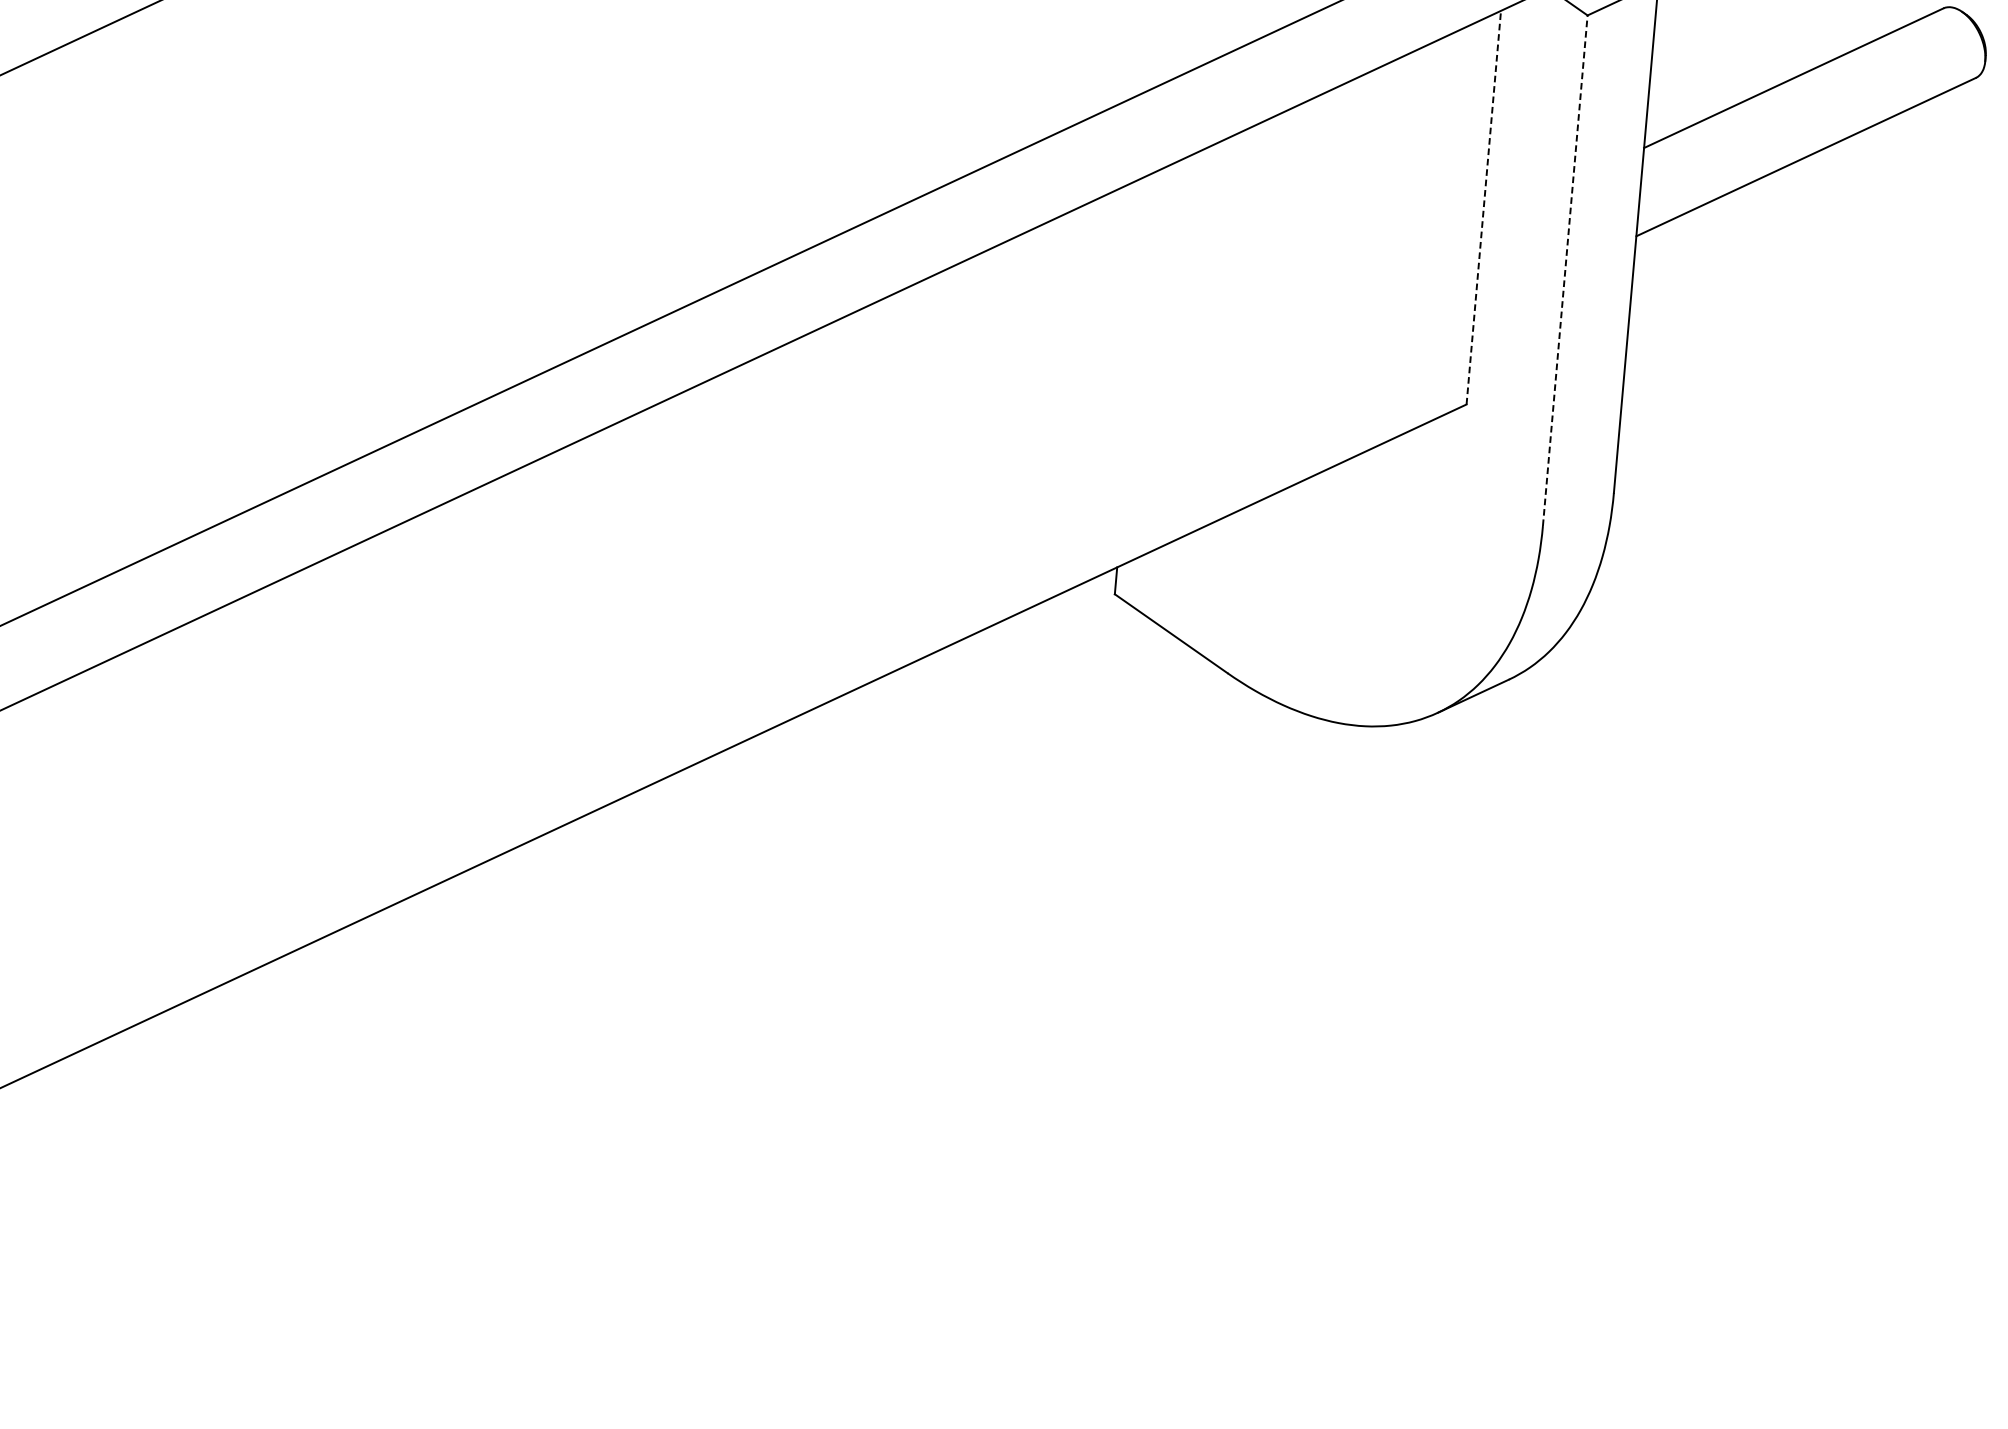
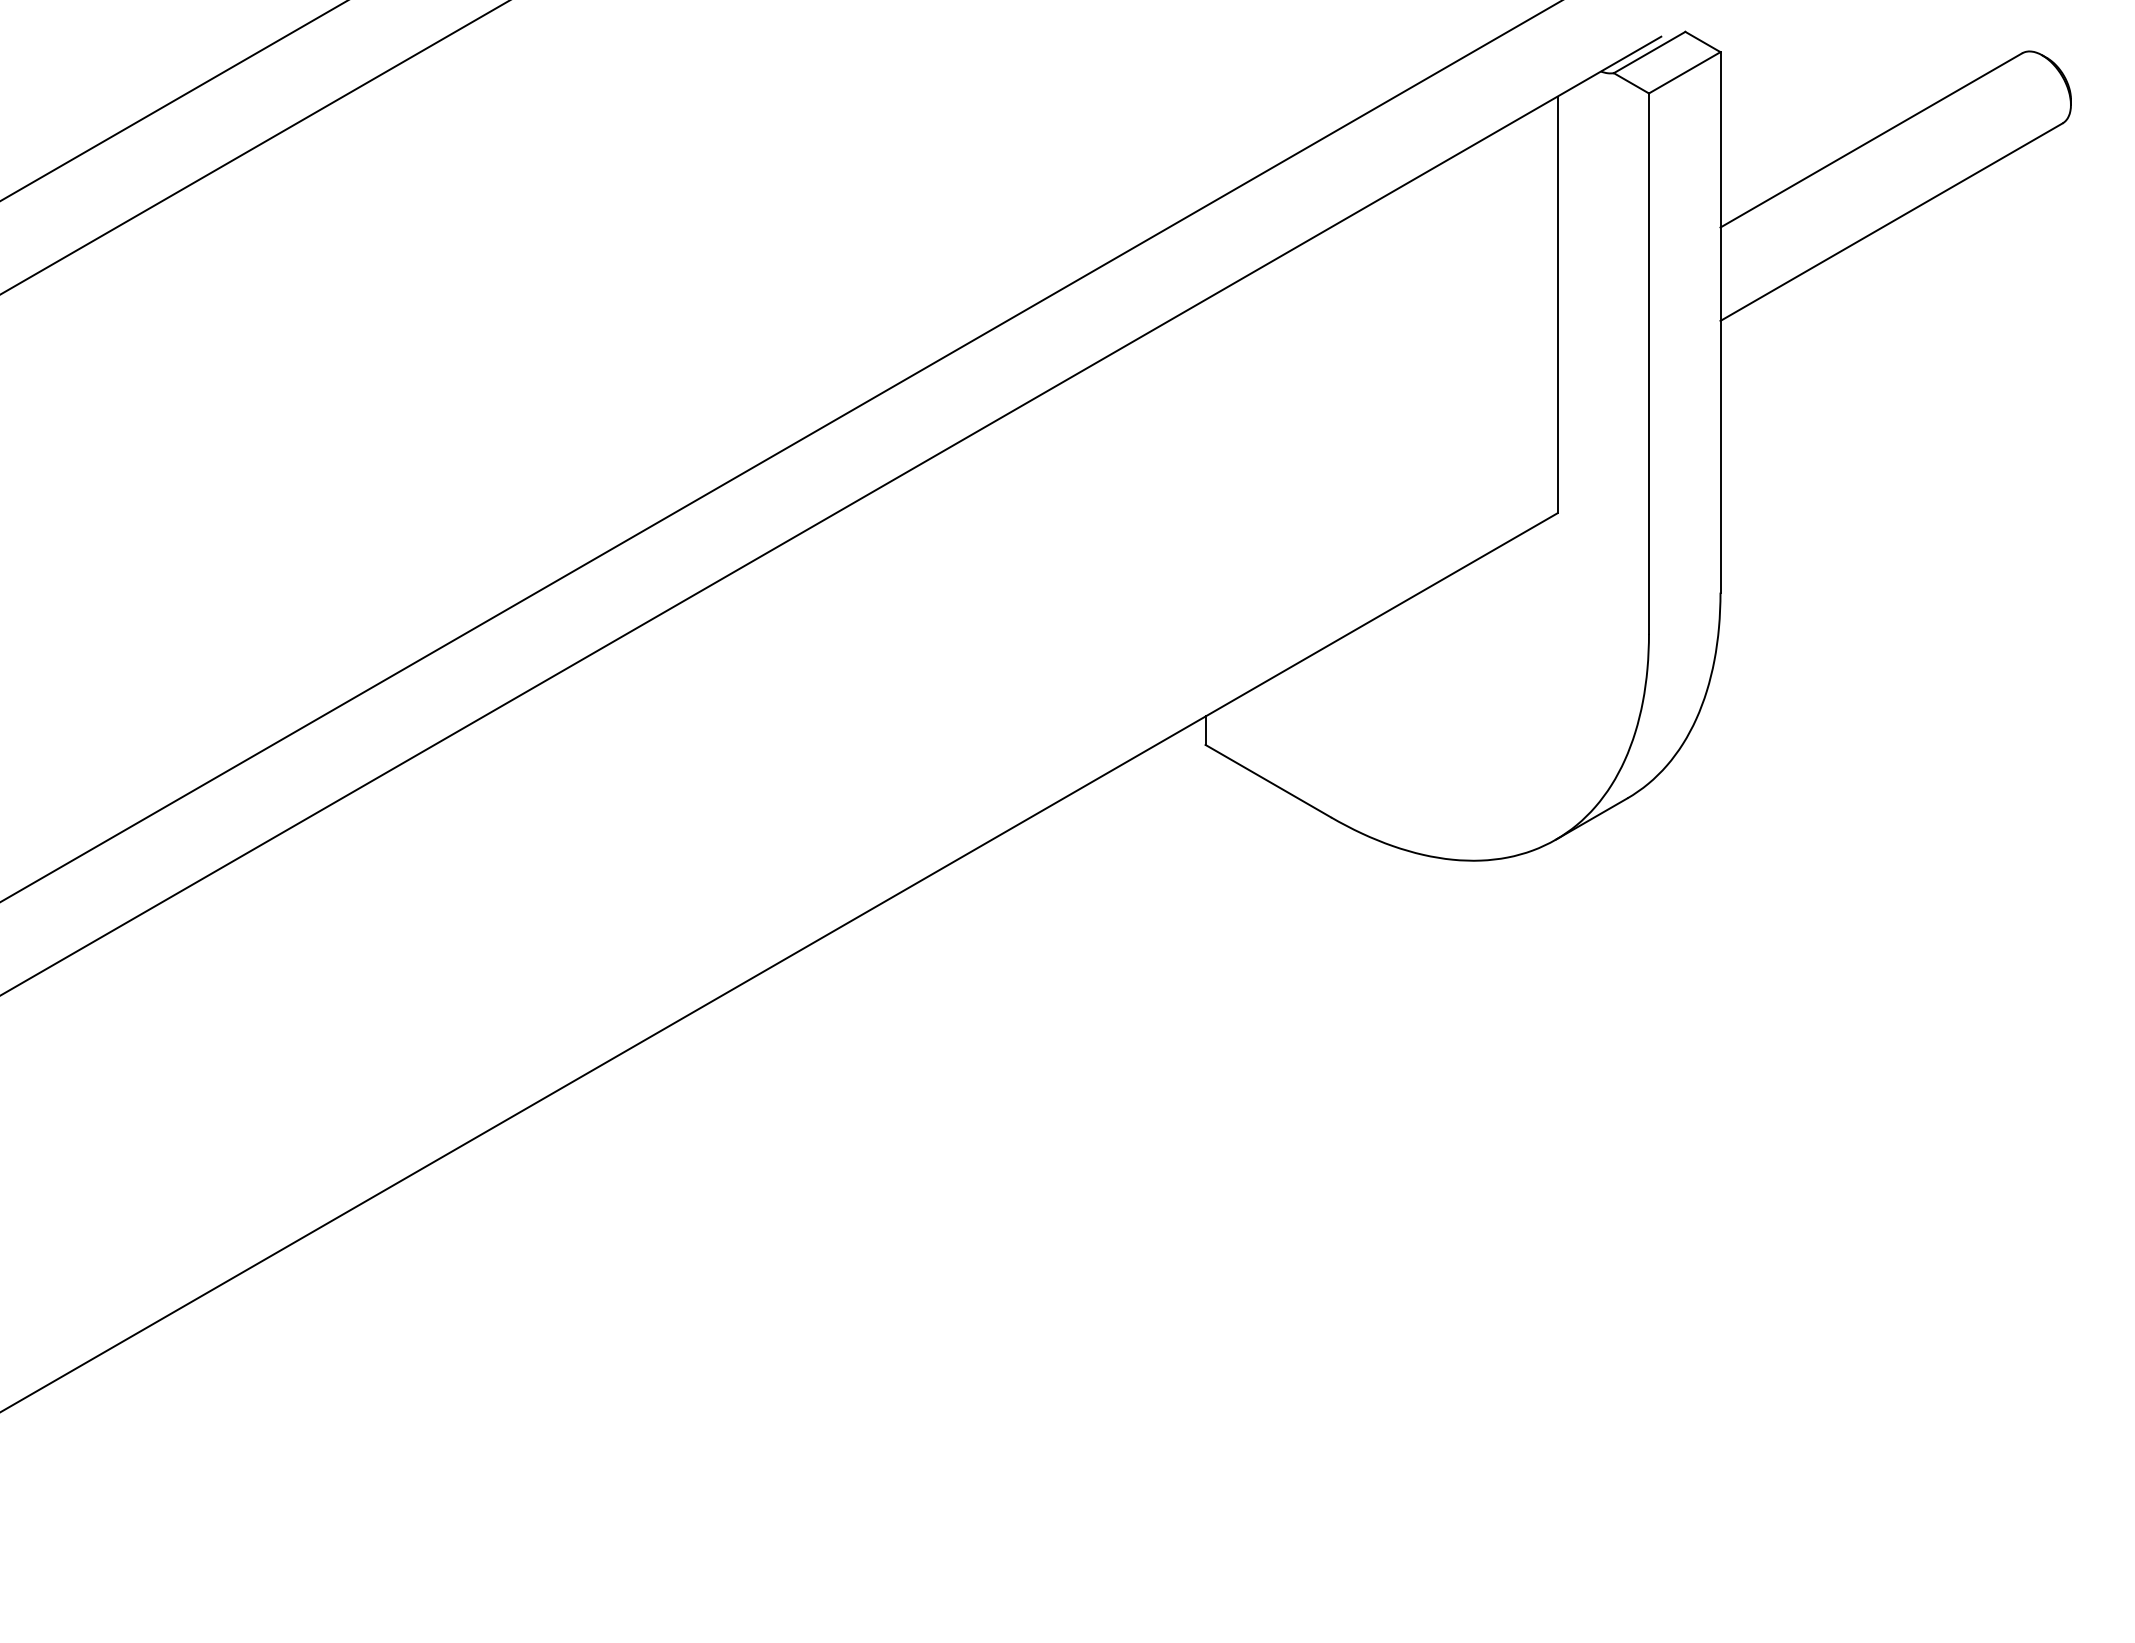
line: (1483, 207) -> (1557, 304), dashed -> solid
line: (1564, 270) -> (1648, 363), dashed -> solid

